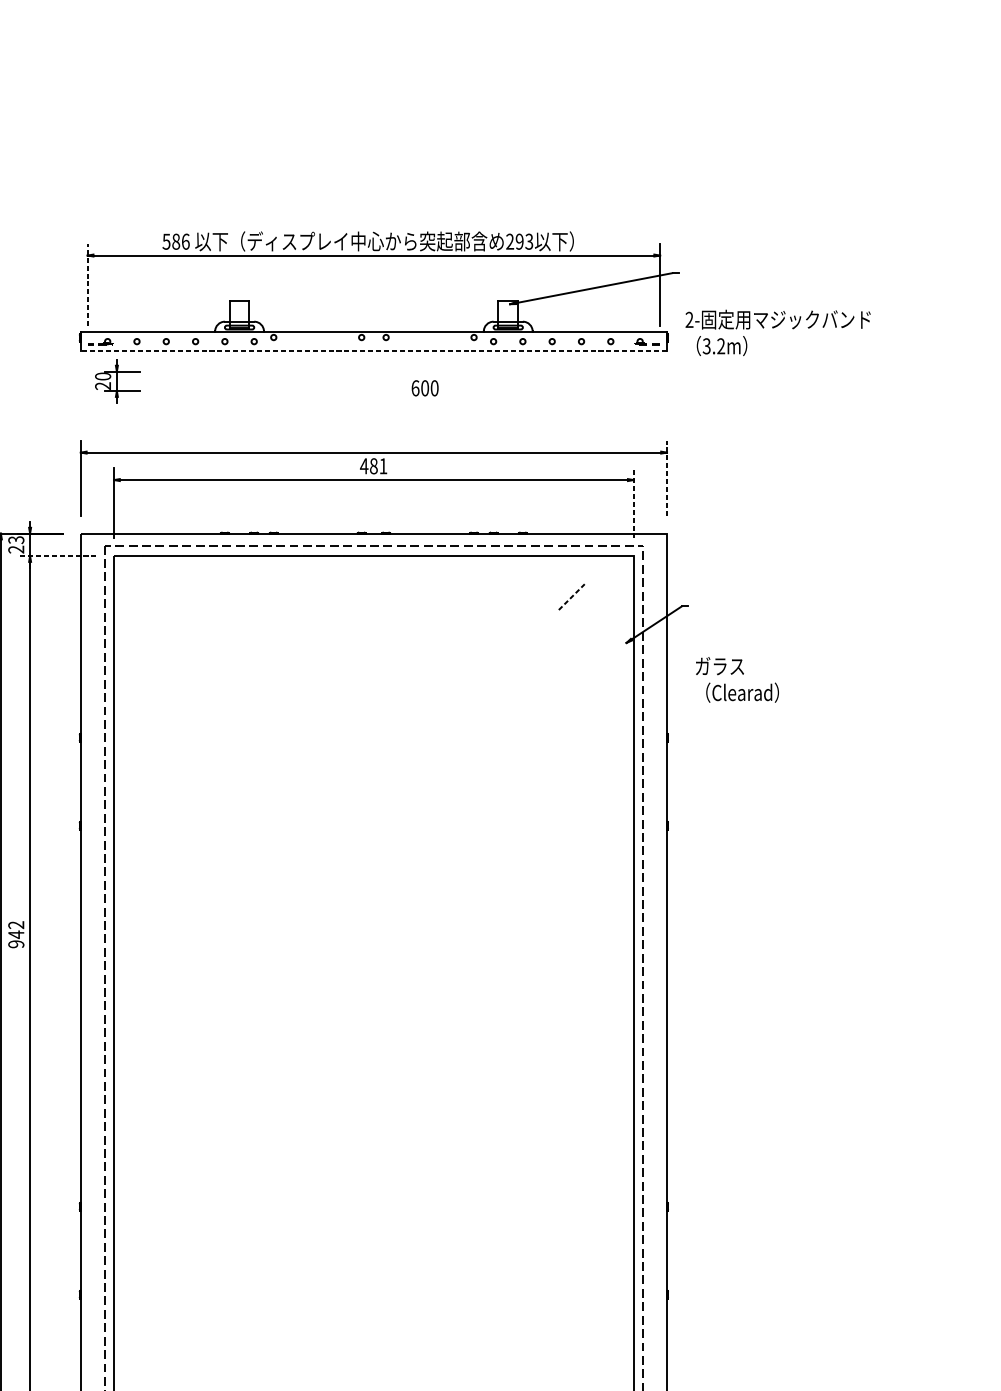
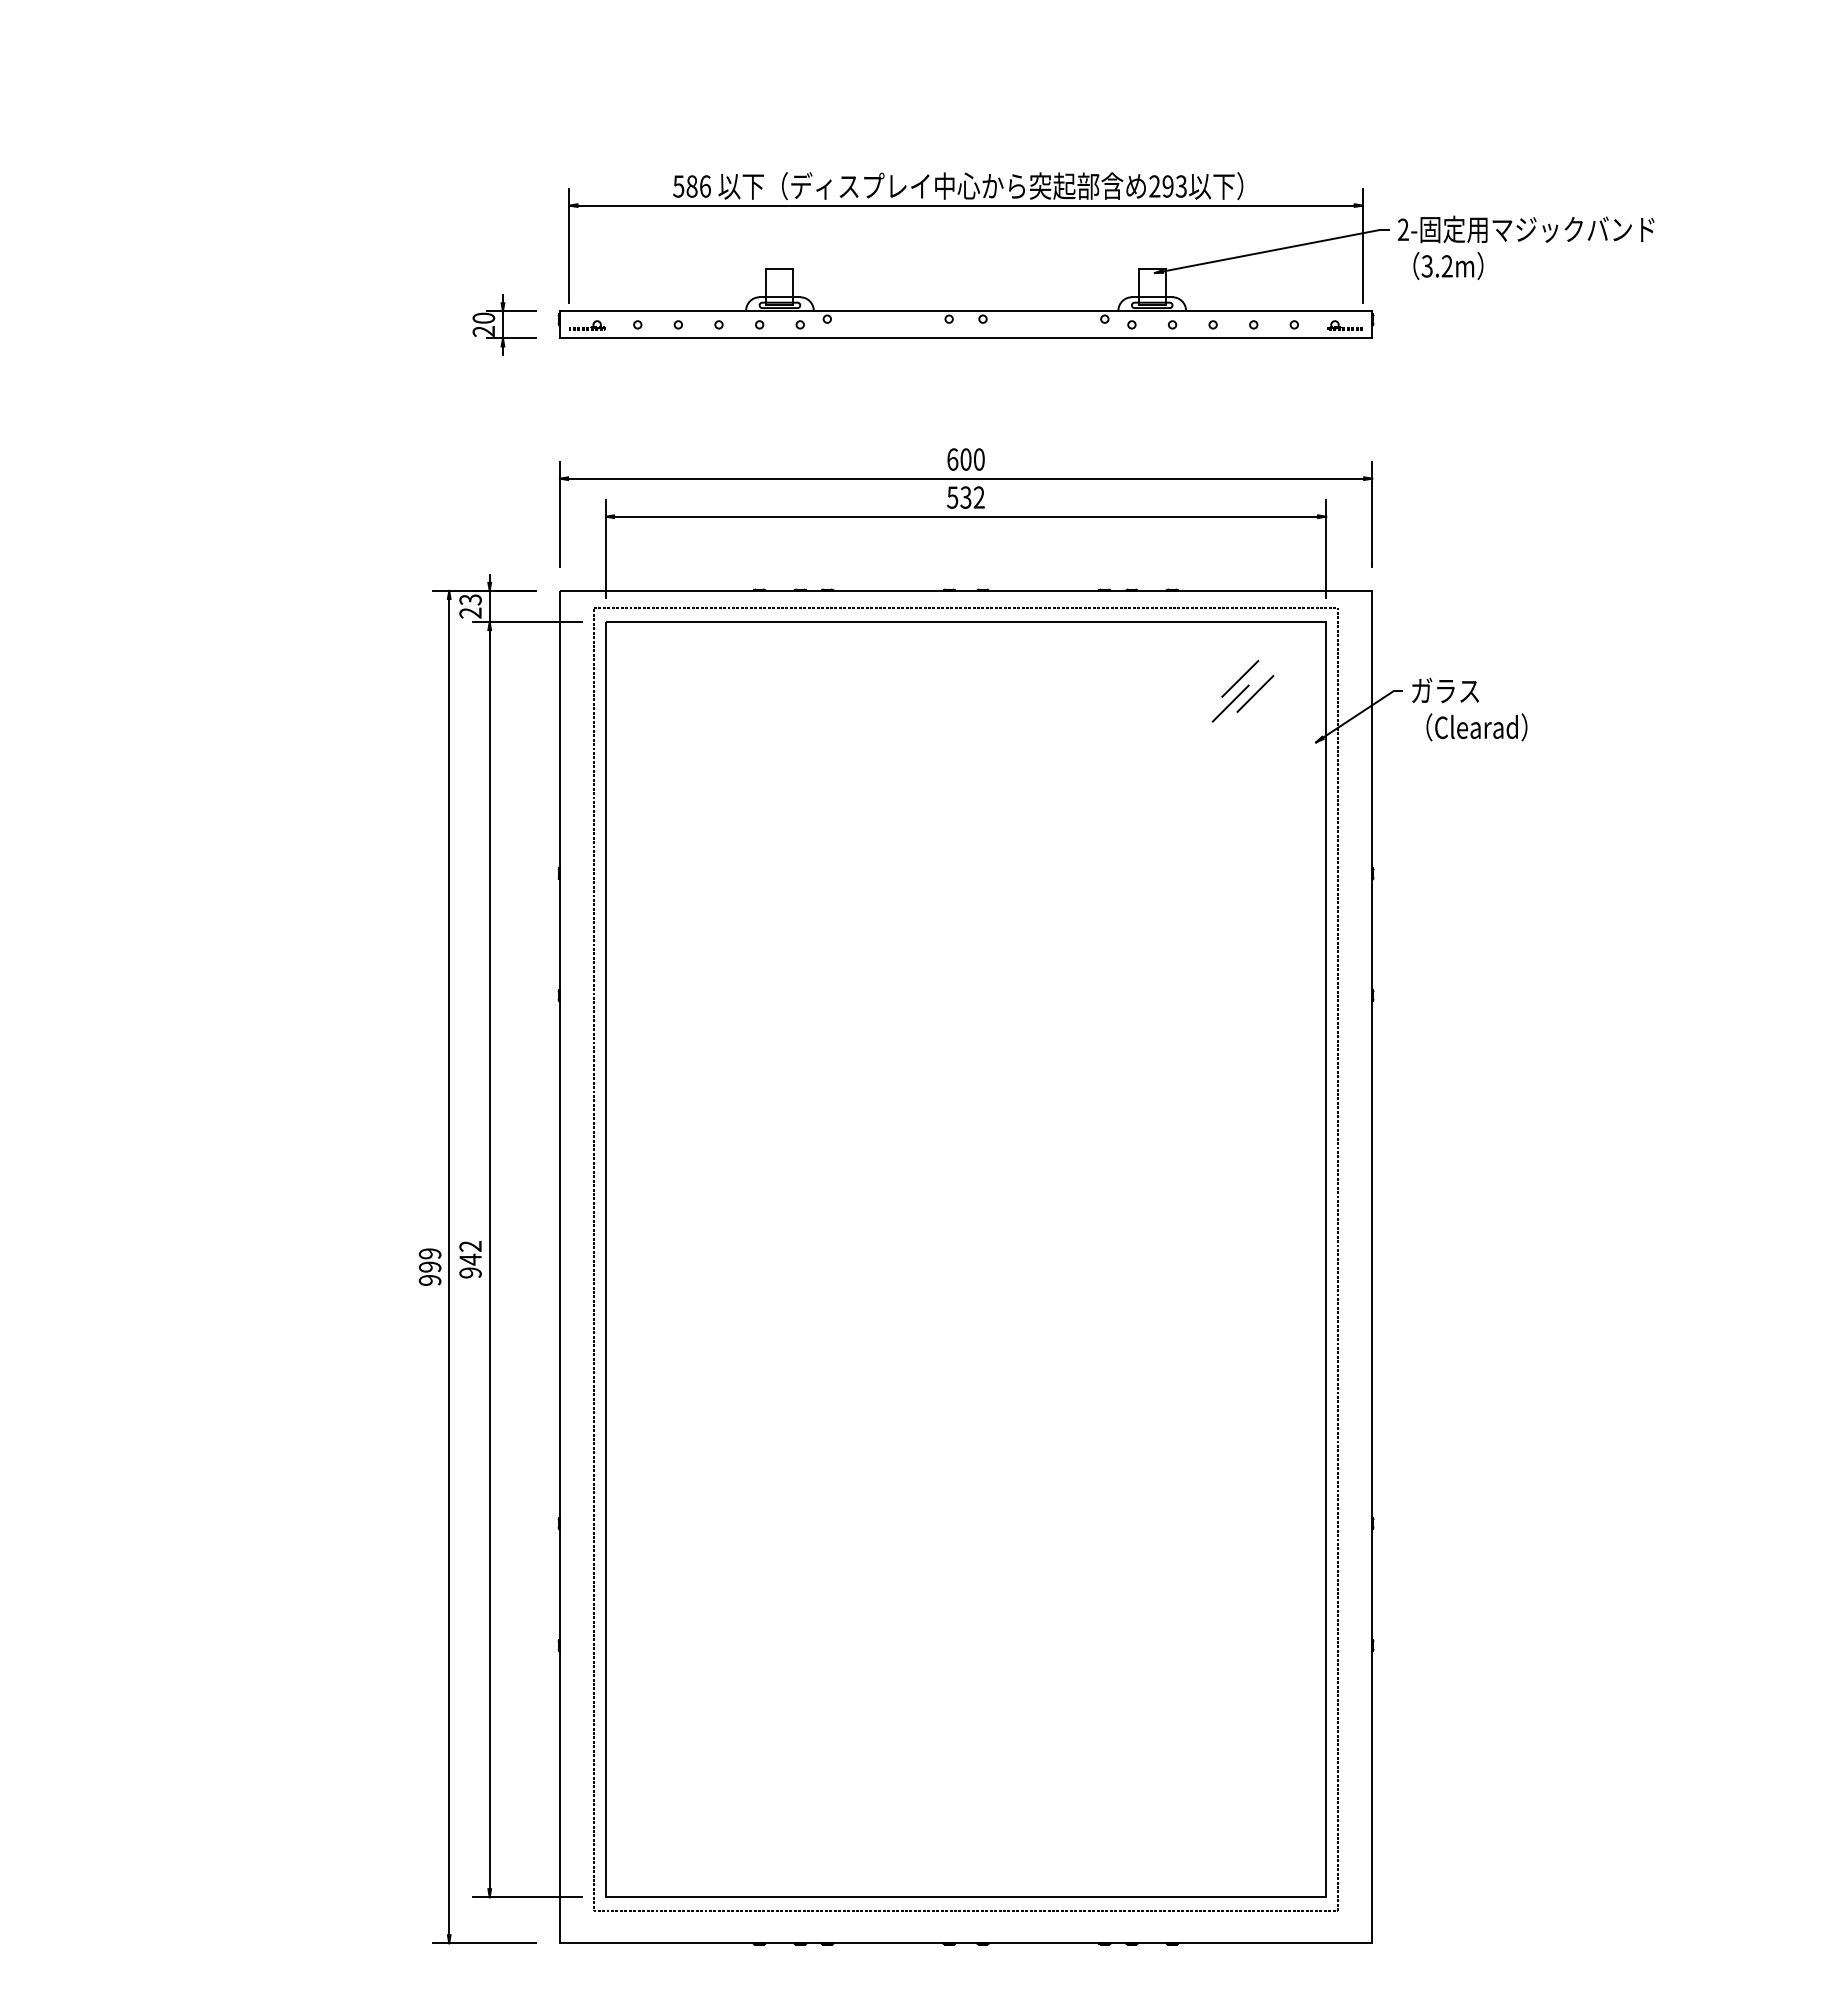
line: (87, 284) -> (569, 245), dashed -> solid
text: (778, 332) -> (1526, 247), moved
line: (373, 351) -> (965, 338), dashed -> solid
part: (118, 381) -> (504, 324), moved
text: (424, 388) -> (965, 459), moved
text: (373, 466) -> (965, 497), 481 -> 532
line: (667, 477) -> (1372, 513), dashed -> solid
line: (634, 503) -> (1326, 549), dashed -> solid
line: (57, 556) -> (527, 622), dashed -> solid
line: (571, 596) -> (1240, 678), dashed -> solid
line: (582, 607) -> (1255, 693), added
line: (564, 614) -> (1230, 703), added
text: (737, 679) -> (1469, 709), moved
text: (16, 934) -> (470, 1259), moved

